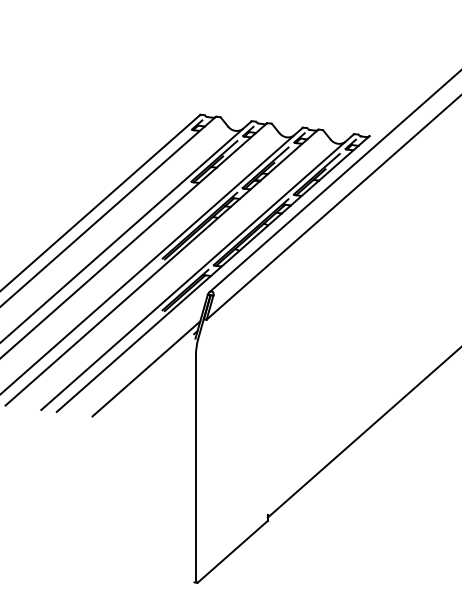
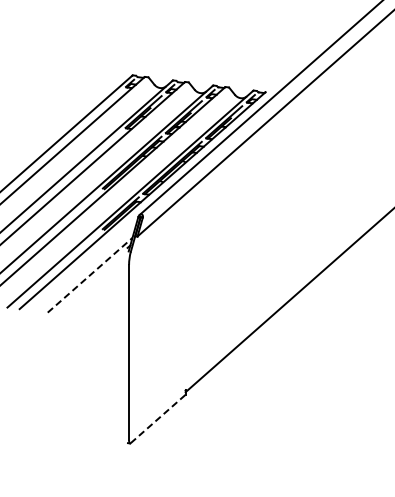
line: (146, 369) -> (90, 275), solid -> dashed
line: (233, 551) -> (158, 418), solid -> dashed

